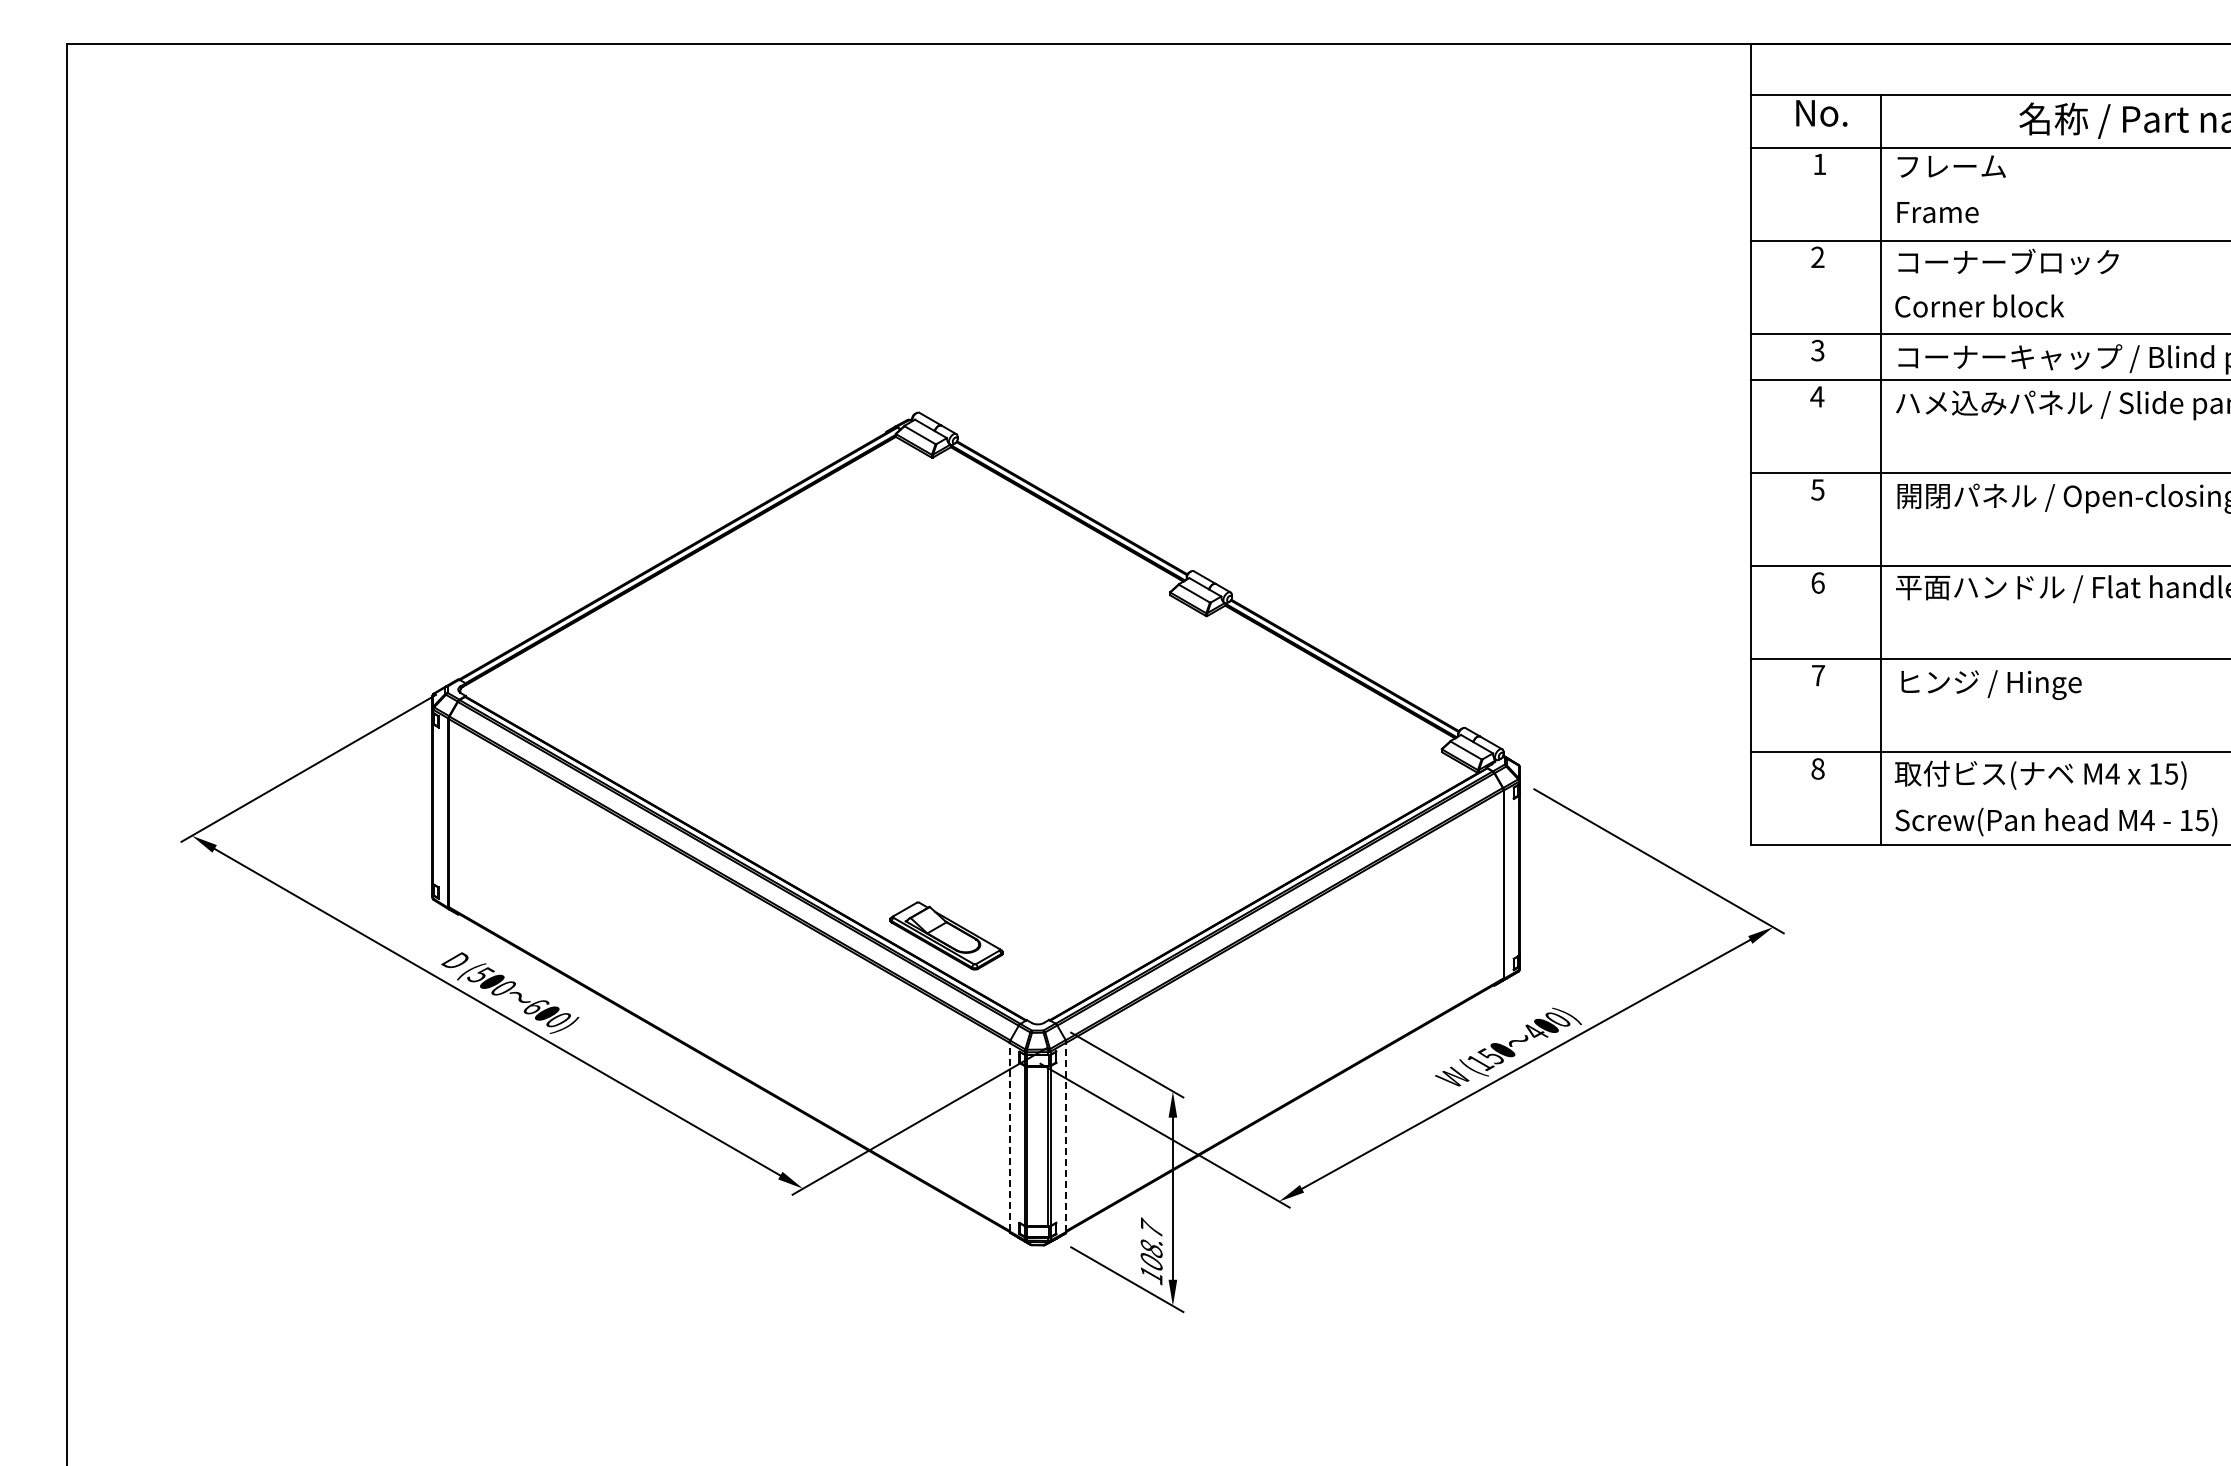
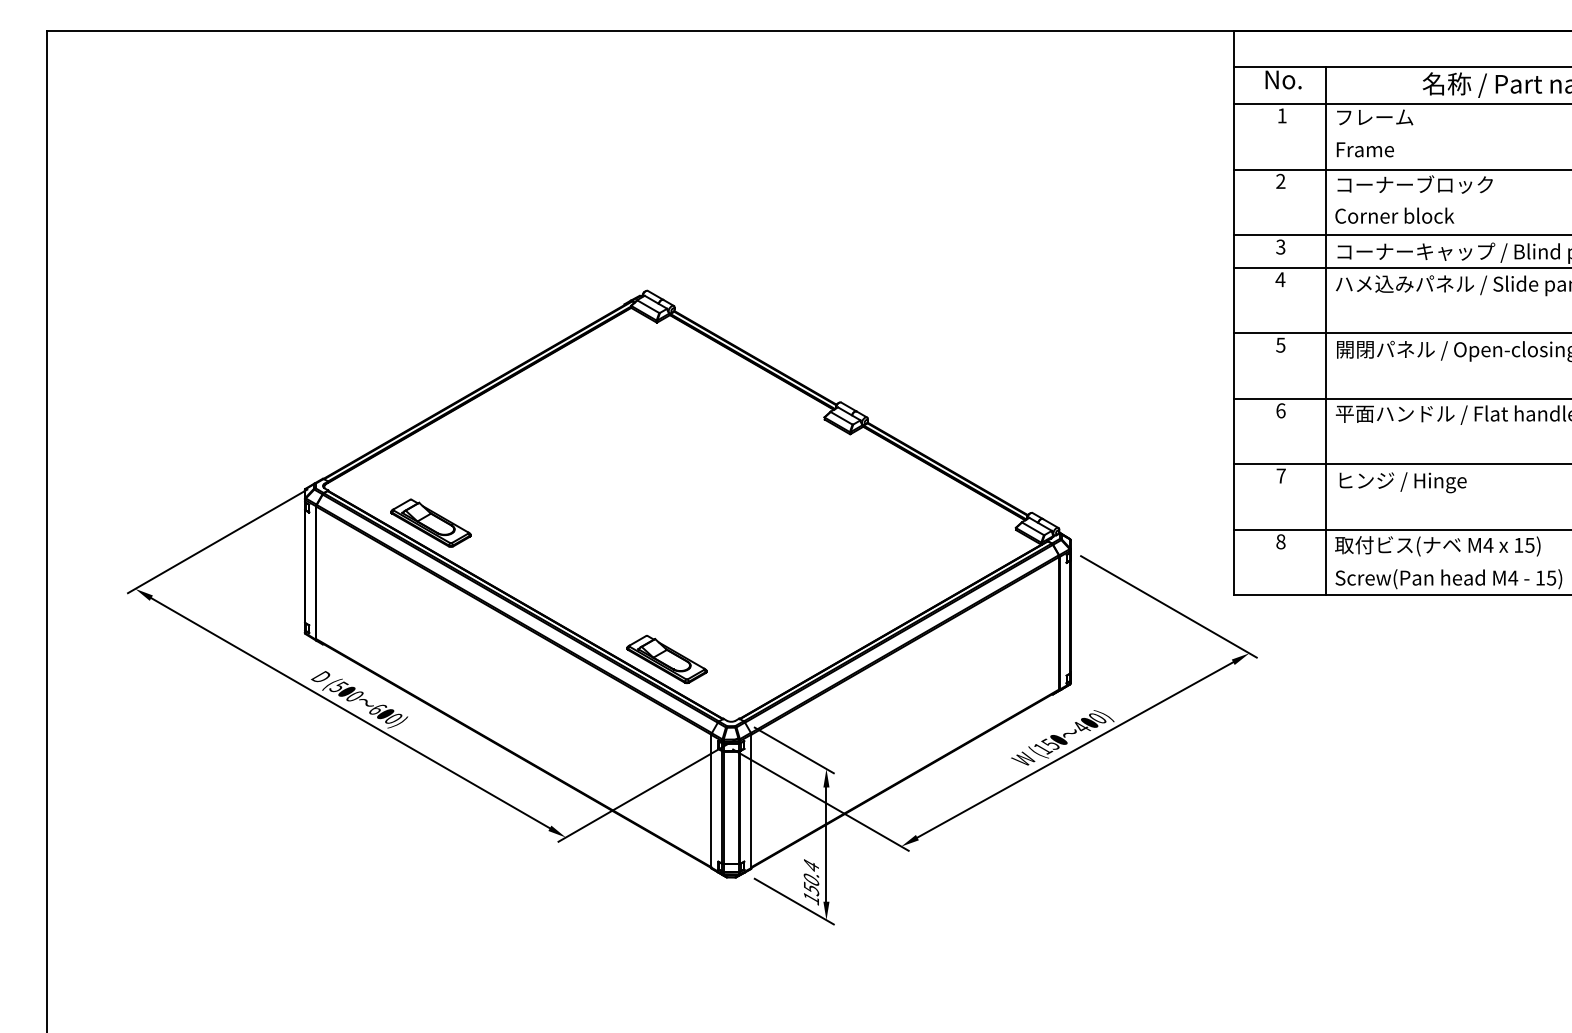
part: (611, 742) -> (430, 523), added
line: (1009, 1136) -> (711, 800), dashed -> solid
line: (1066, 1137) -> (751, 801), dashed -> solid
text: (1151, 1244) -> (811, 876), 108.7 -> 150.4

